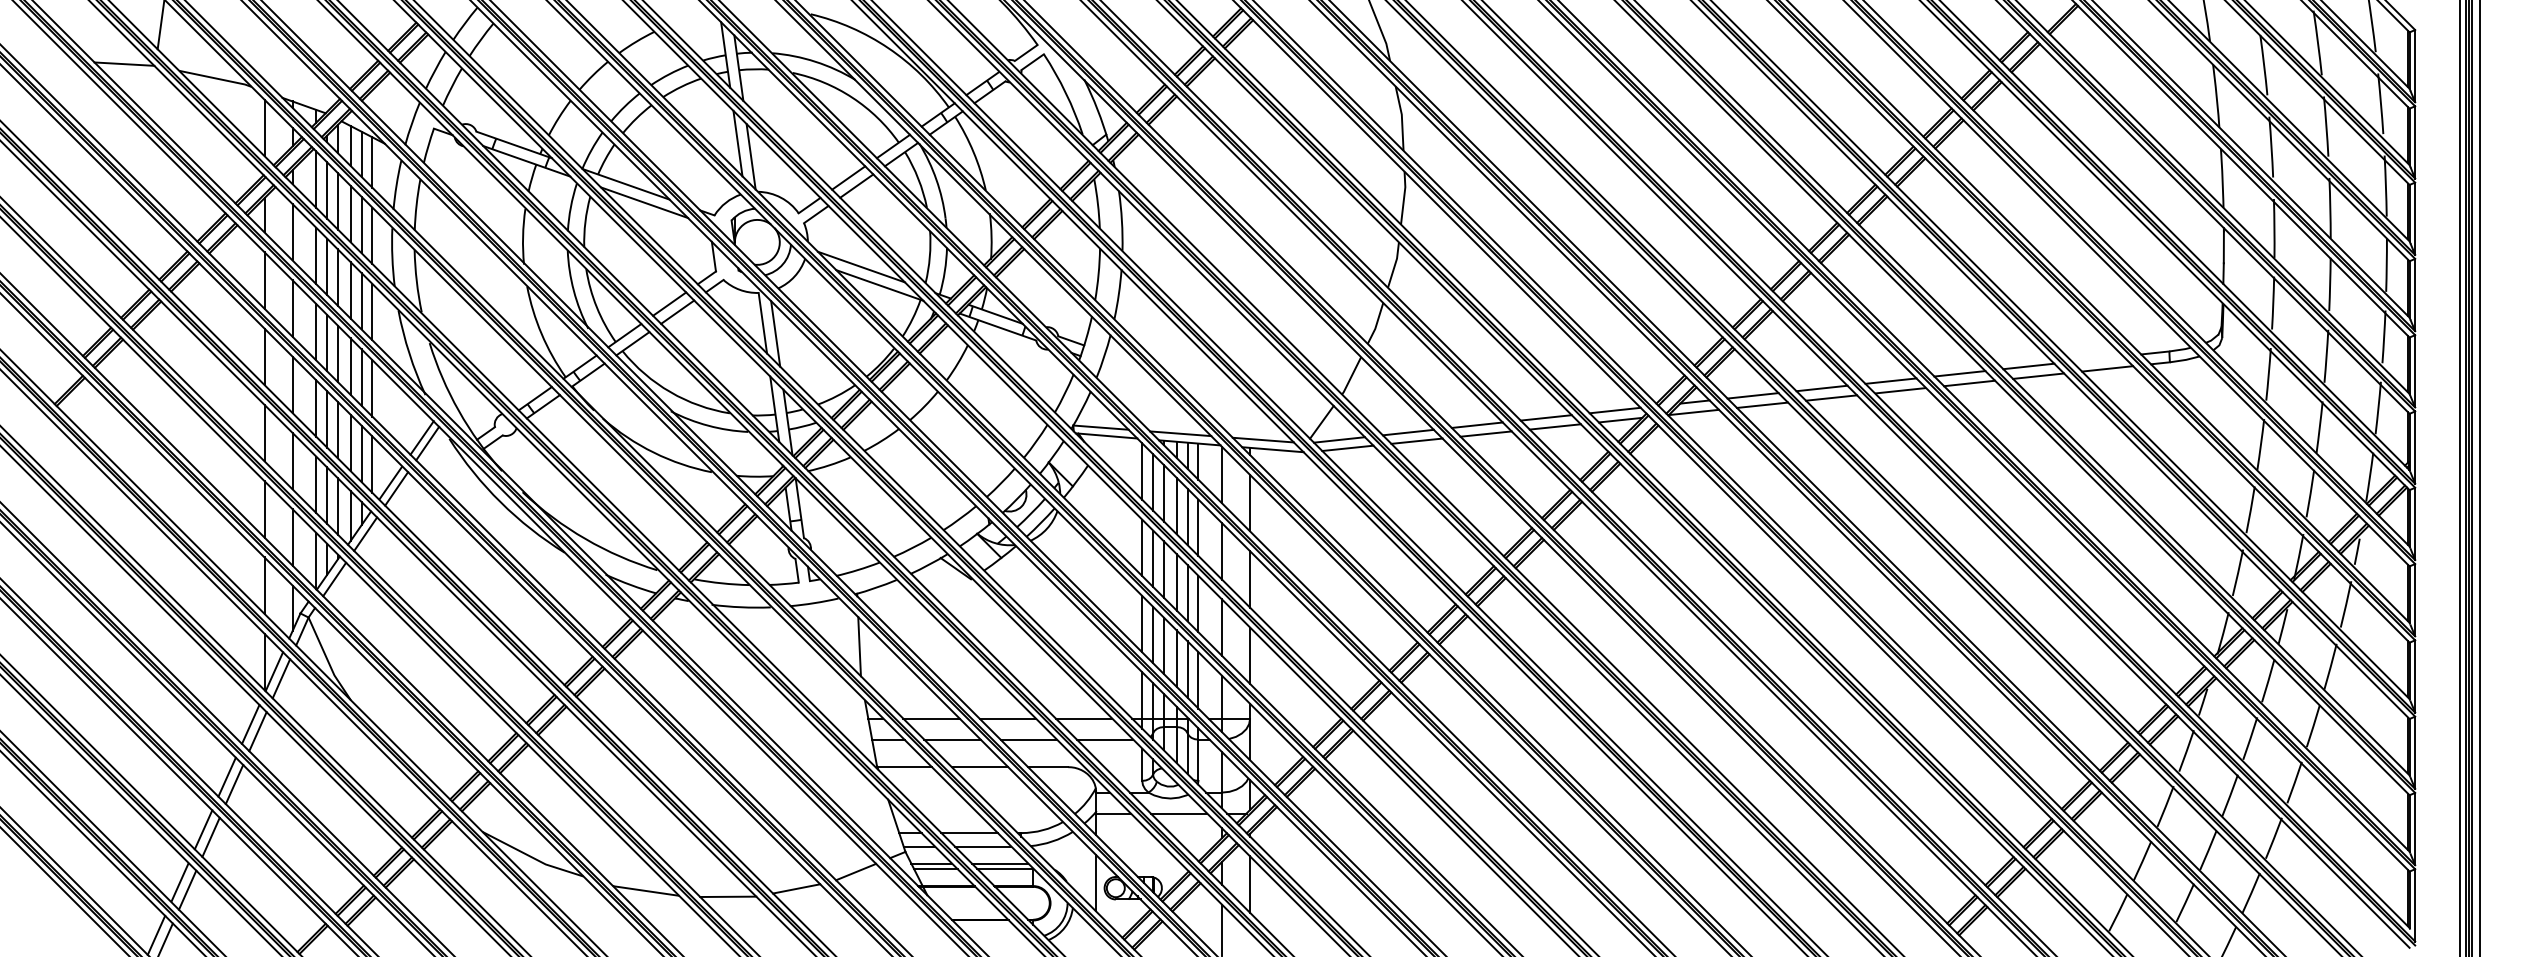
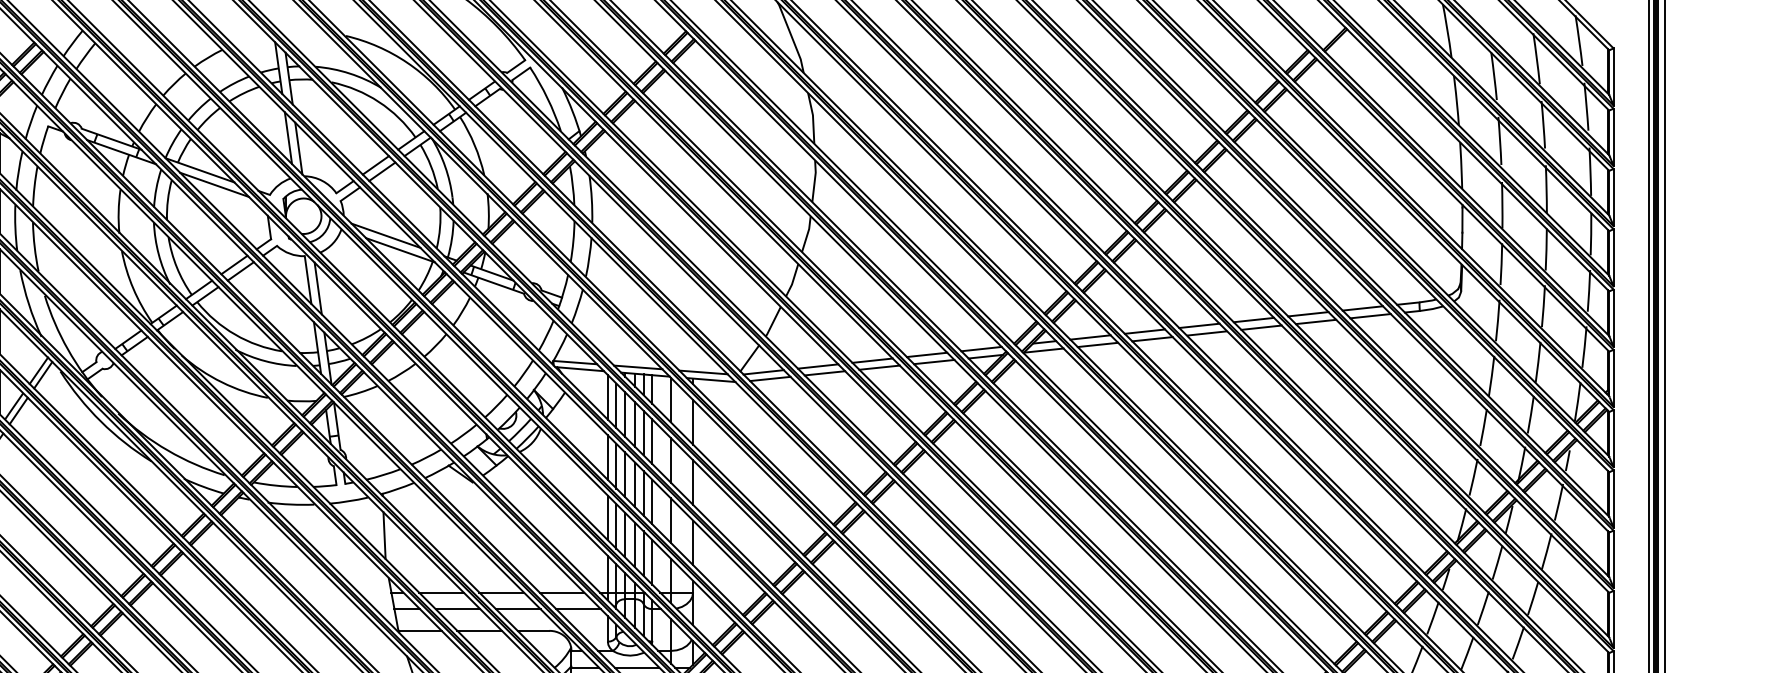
line: (2097, 358) -> (1362, 307), added

